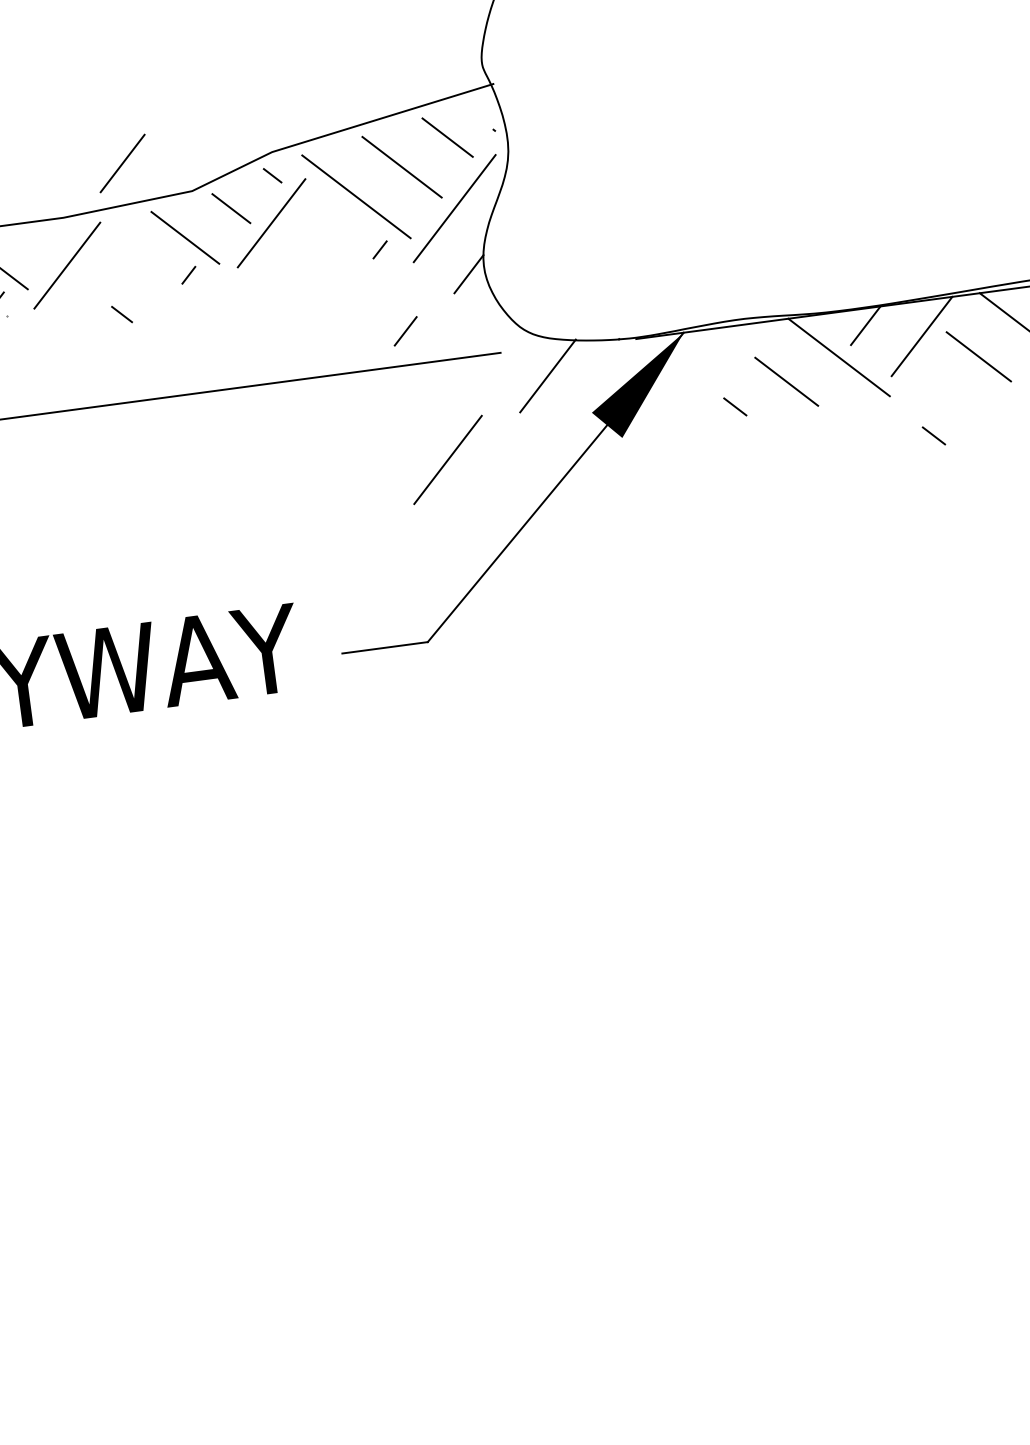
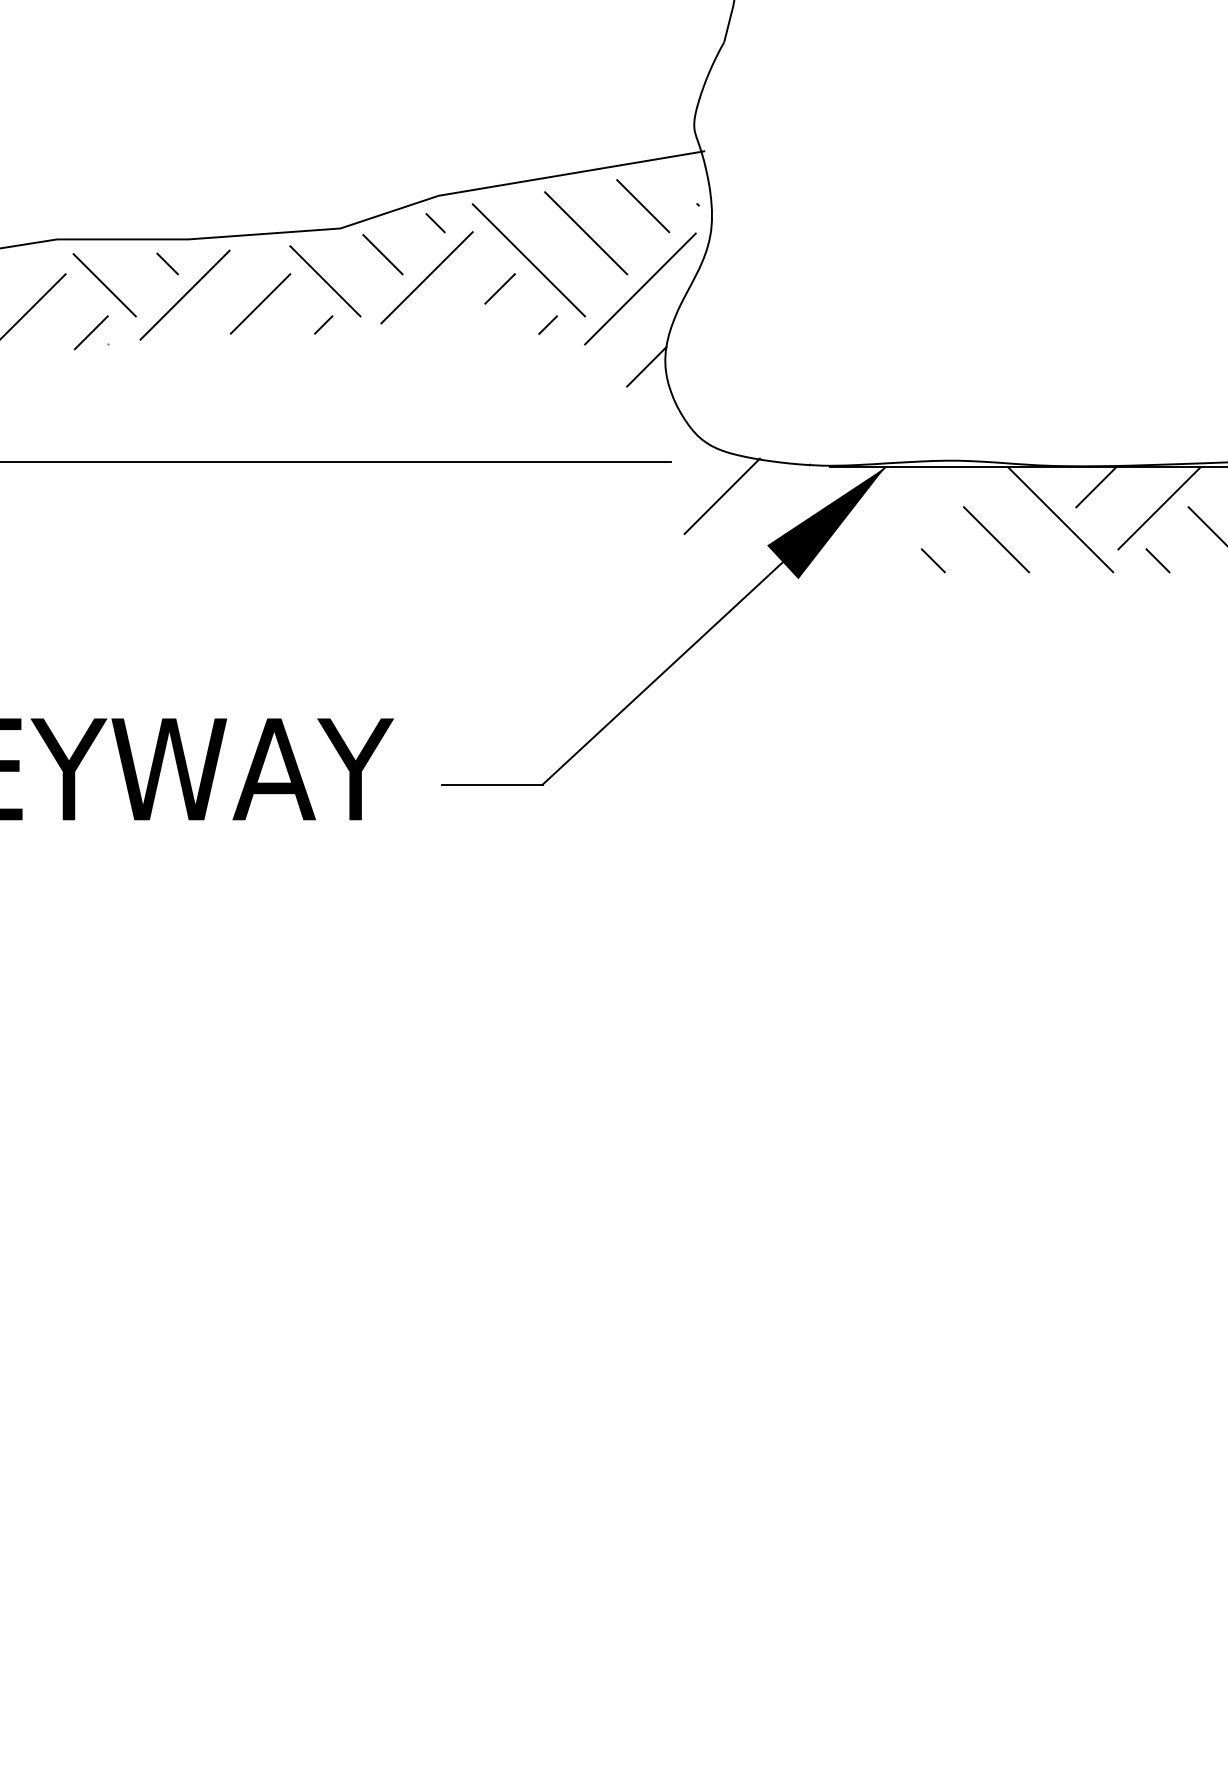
line: (122, 163) -> (260, 303), moved
line: (121, 314) -> (167, 263), moved
line: (405, 331) -> (499, 288), moved
line: (933, 435) -> (1157, 560), moved
line: (447, 459) -> (593, 577), removed

